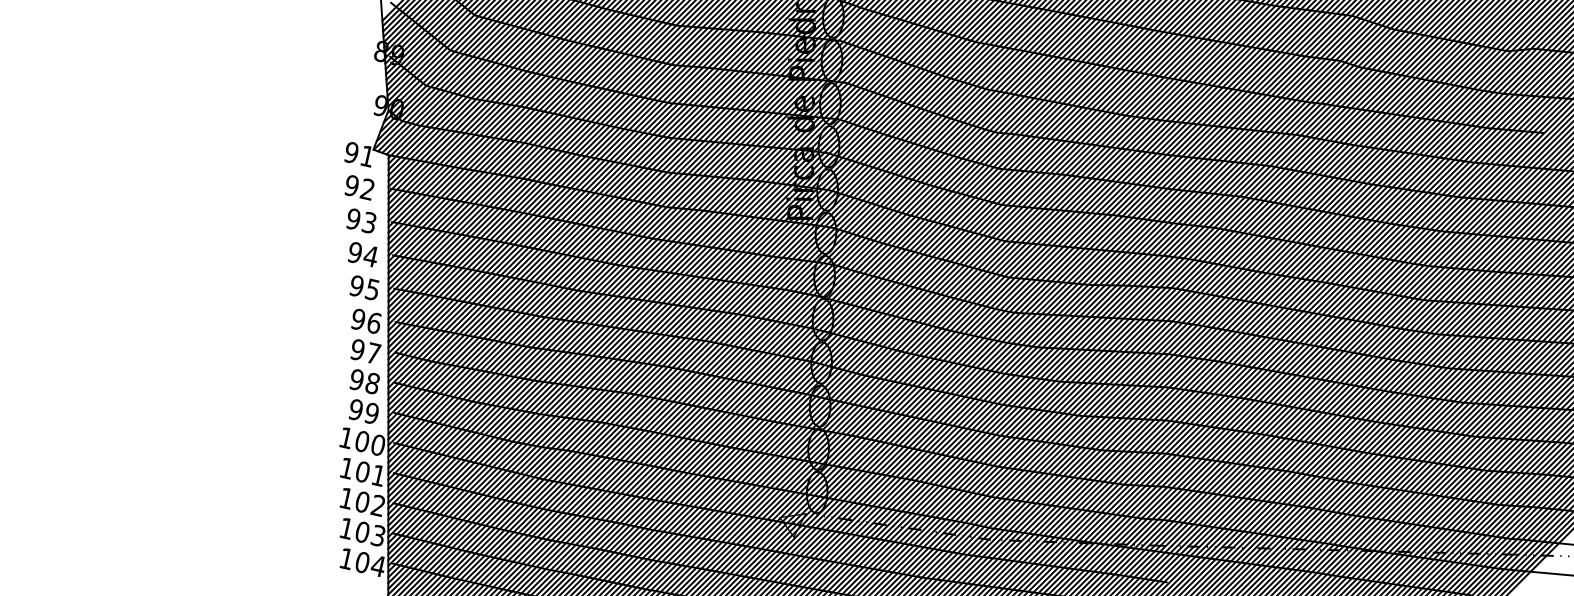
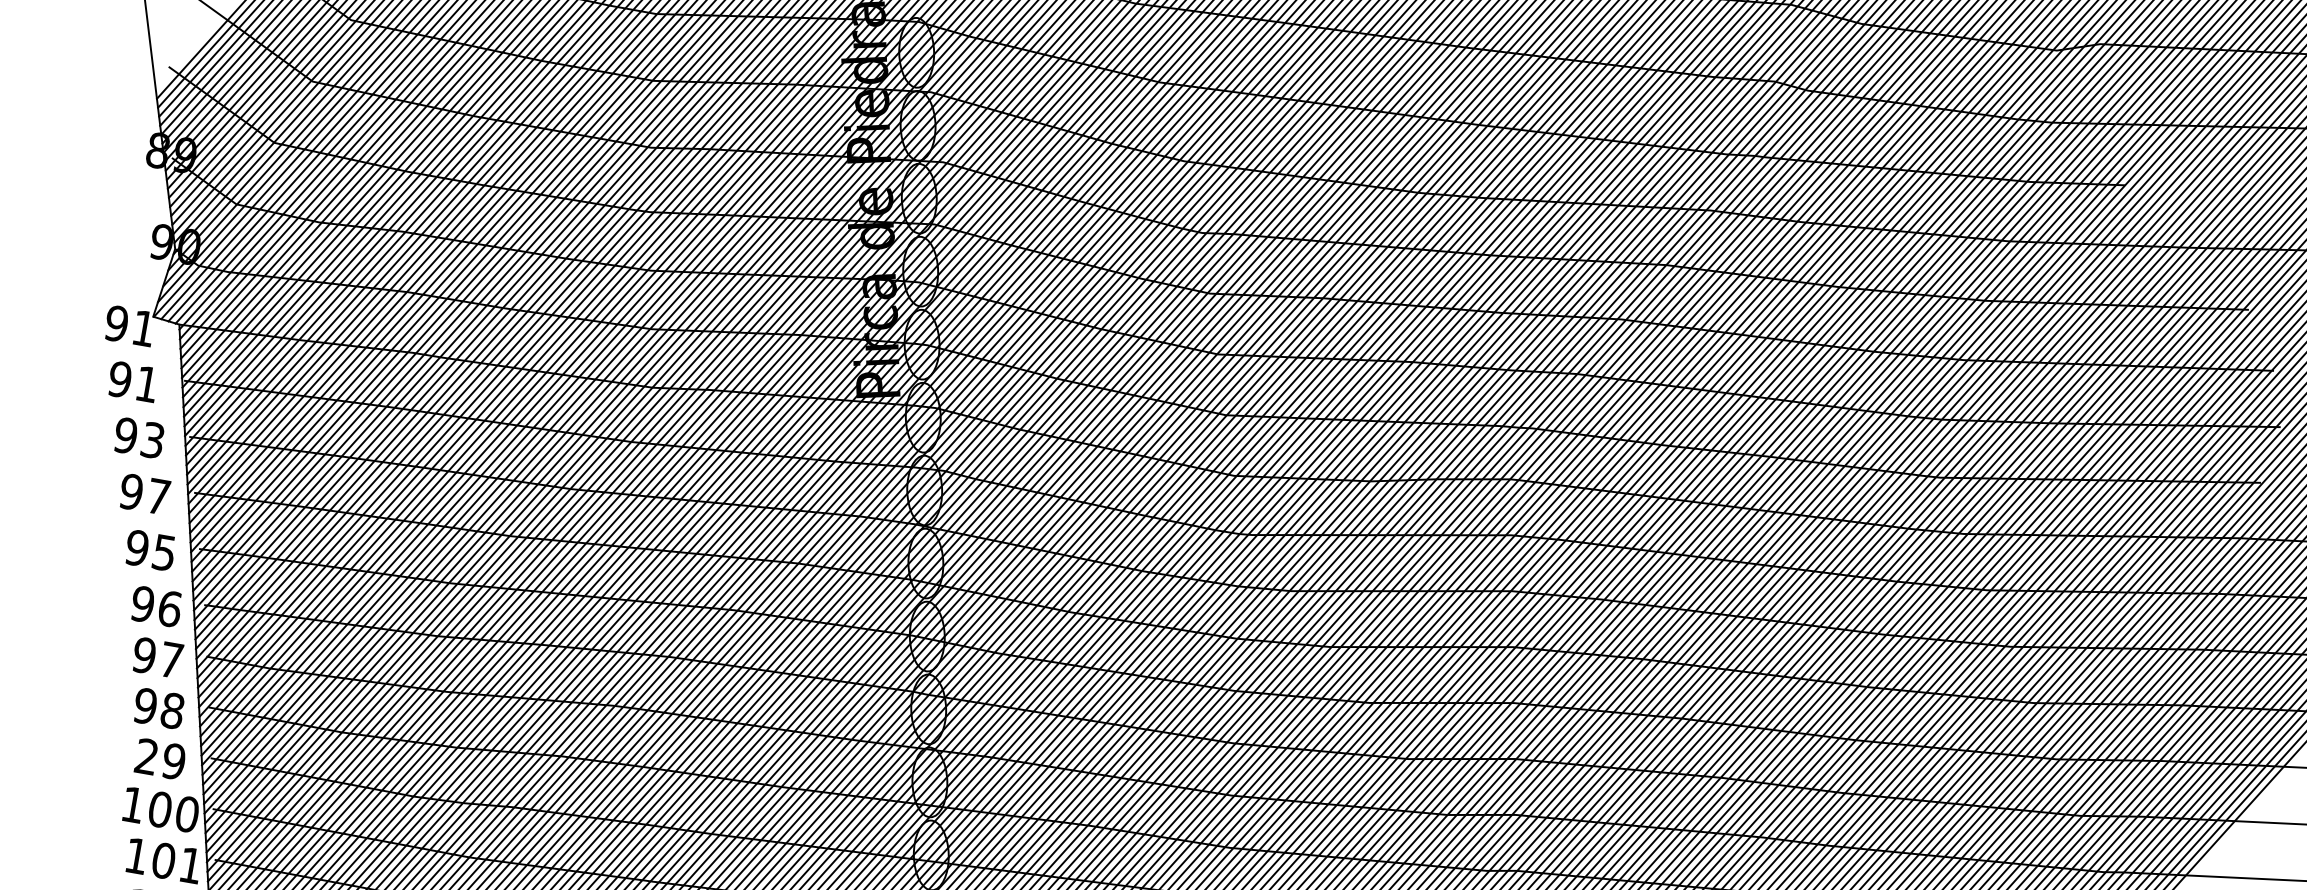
text: (366, 189) -> (145, 384), 92 -> 91
text: (370, 256) -> (157, 496), 94 -> 97
text: (354, 410) -> (144, 757), 99 -> 29

